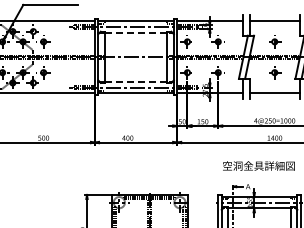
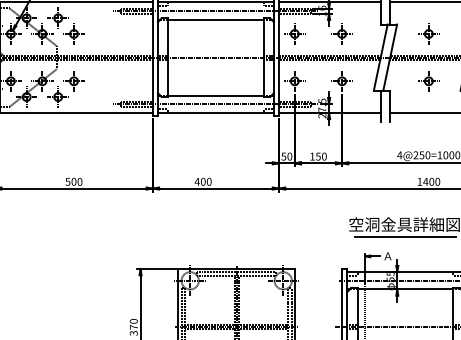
line: (136, 32) -> (216, 19), dashed -> solid
line: (136, 81) -> (216, 94), dashed -> solid
line: (259, 174) -> (405, 237), added

